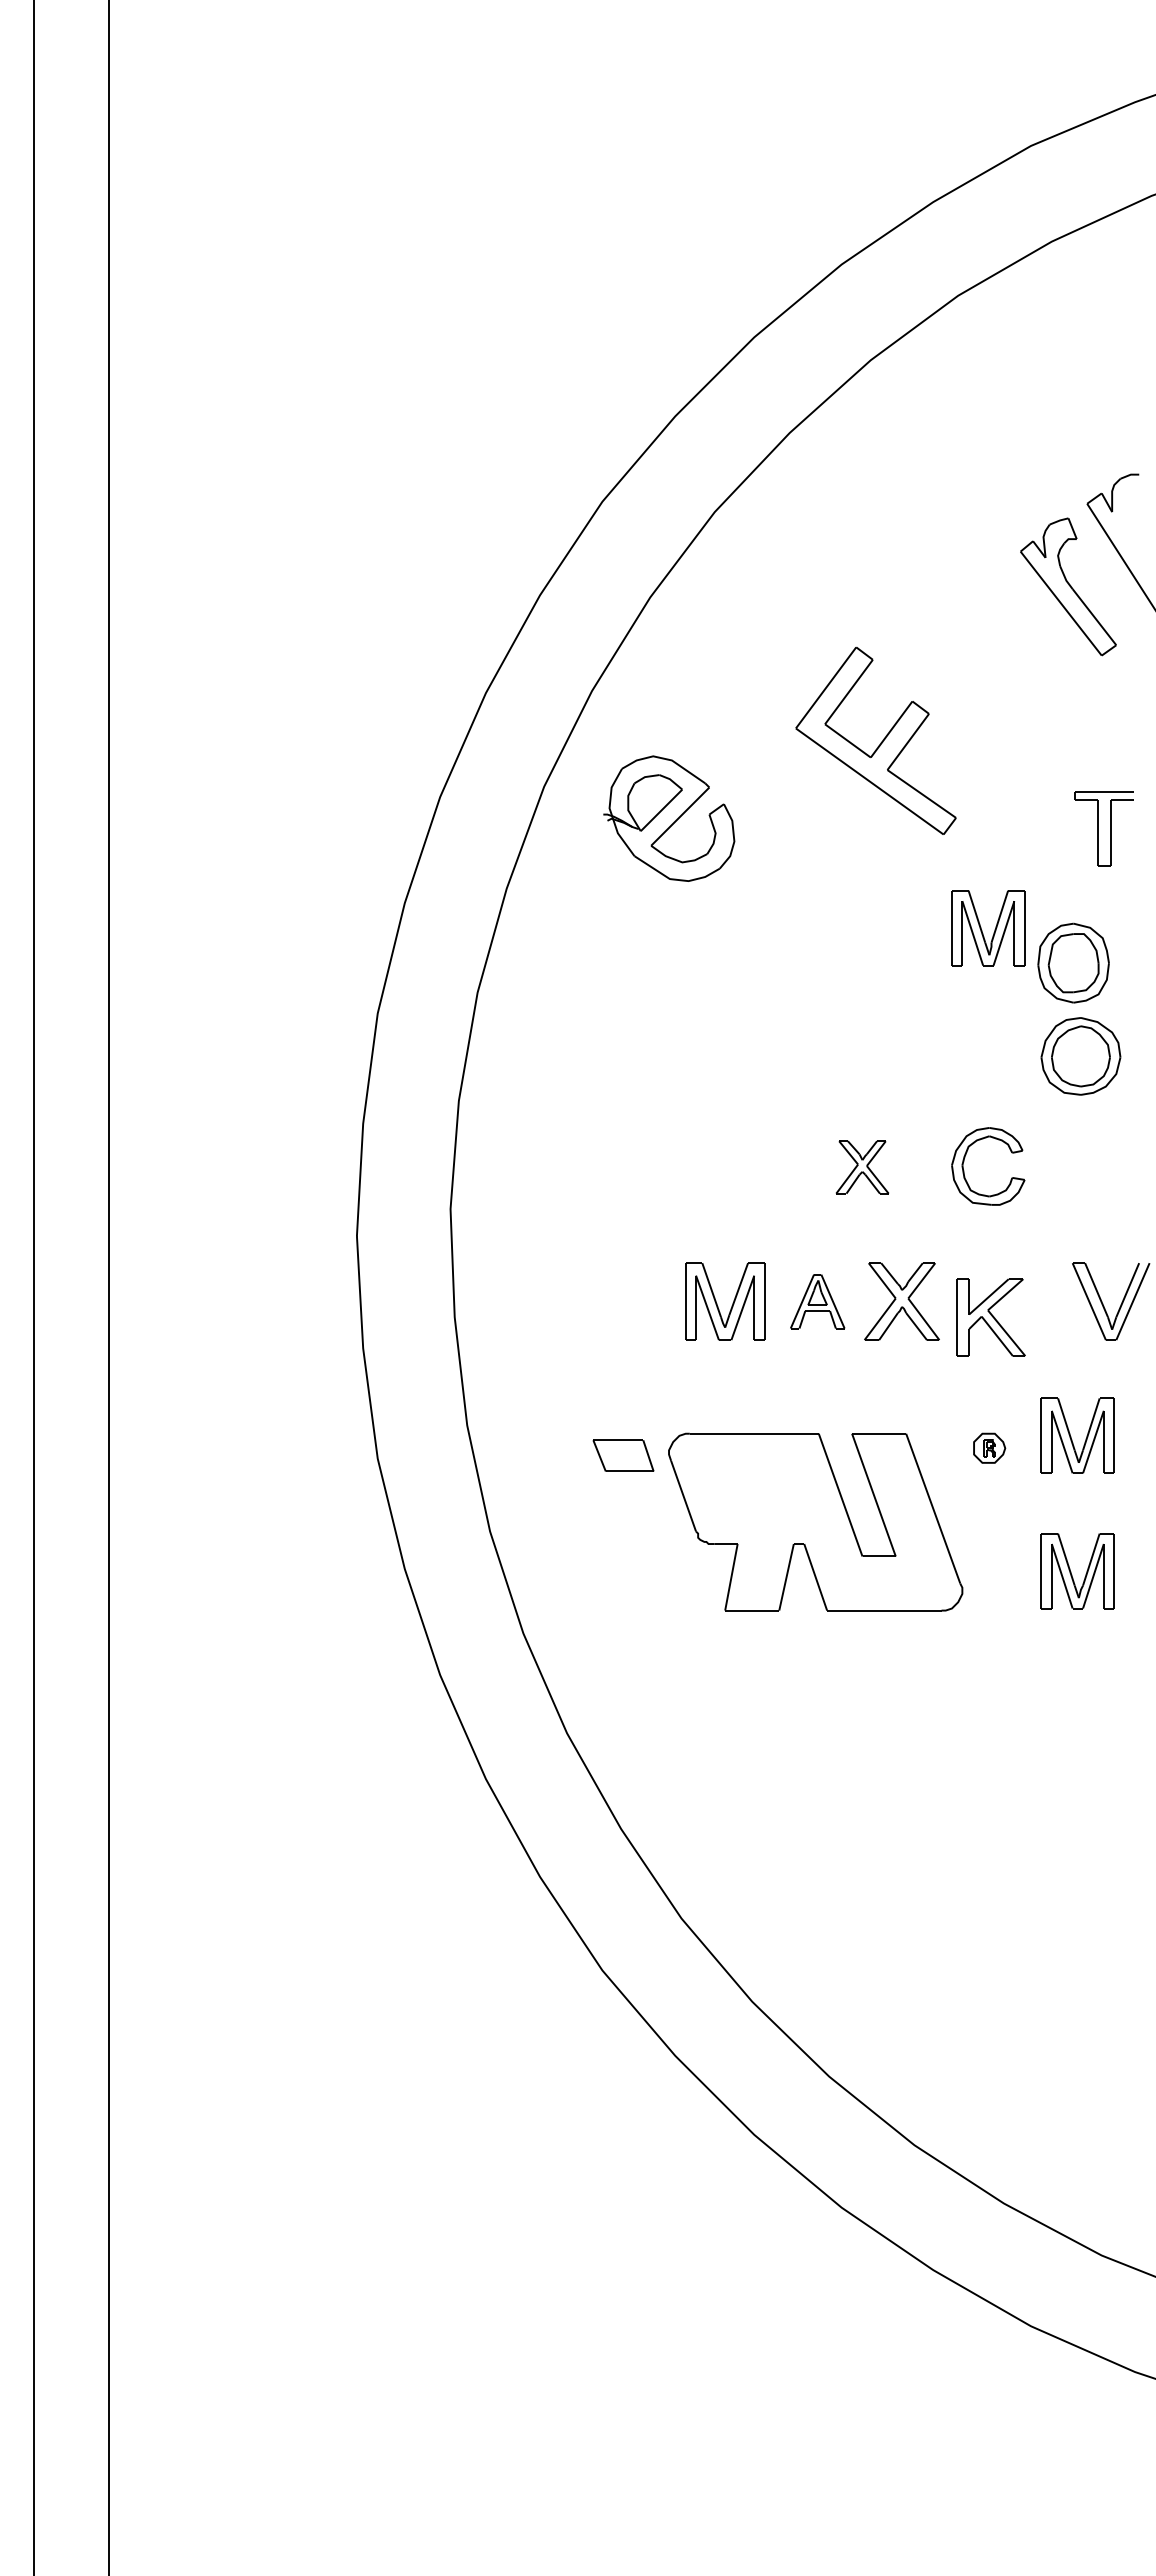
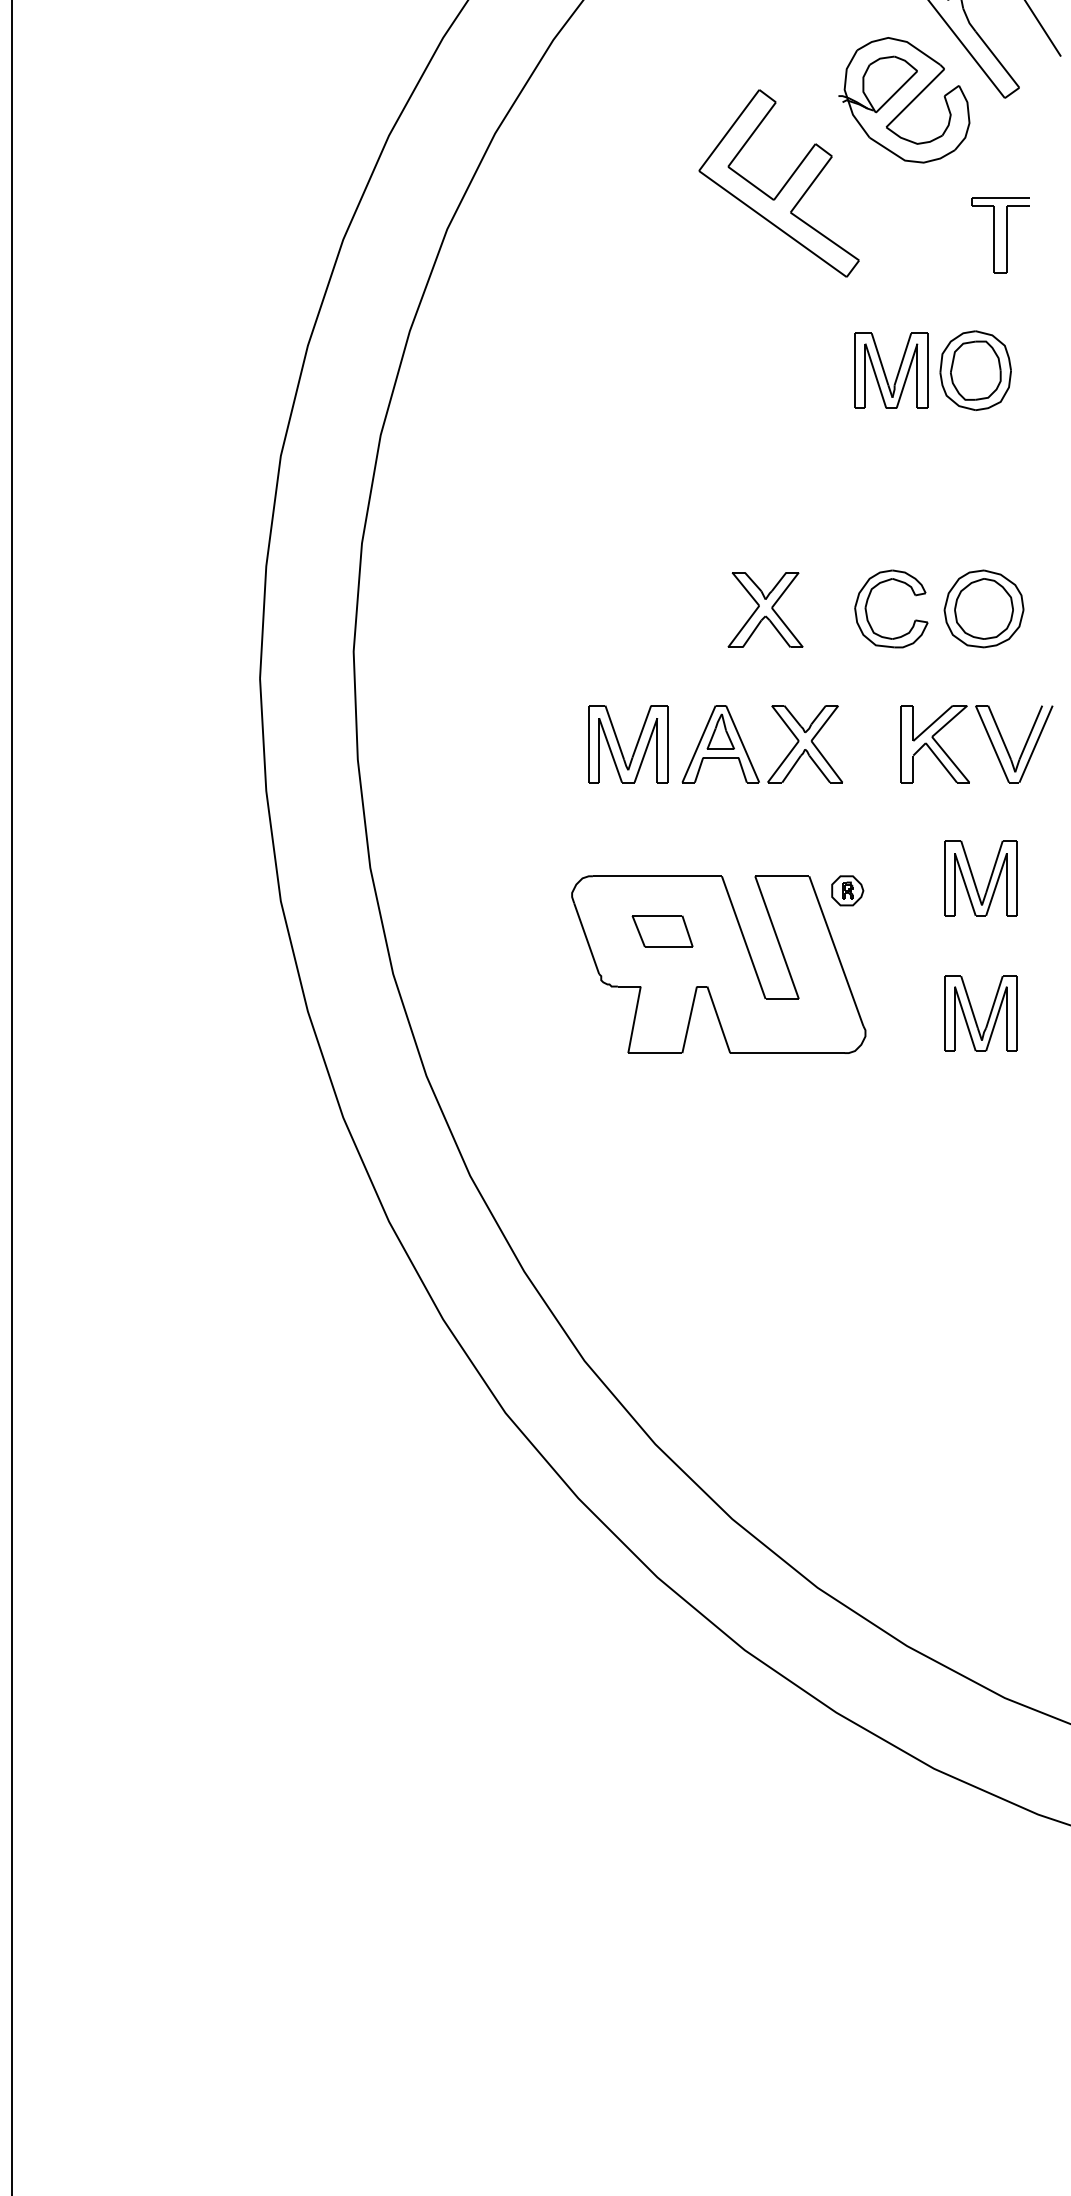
part: (669, 818) -> (904, 100), moved
part: (1103, 828) -> (999, 235), moved
part: (1073, 962) -> (975, 370), moved
part: (1080, 1056) -> (983, 609), moved
part: (862, 1167) -> (765, 610), size x1.43
part: (817, 1301) -> (720, 744), size x1.43
part: (990, 1317) -> (934, 744), moved
part: (989, 1447) -> (847, 890), moved
part: (623, 1455) -> (662, 931), moved

